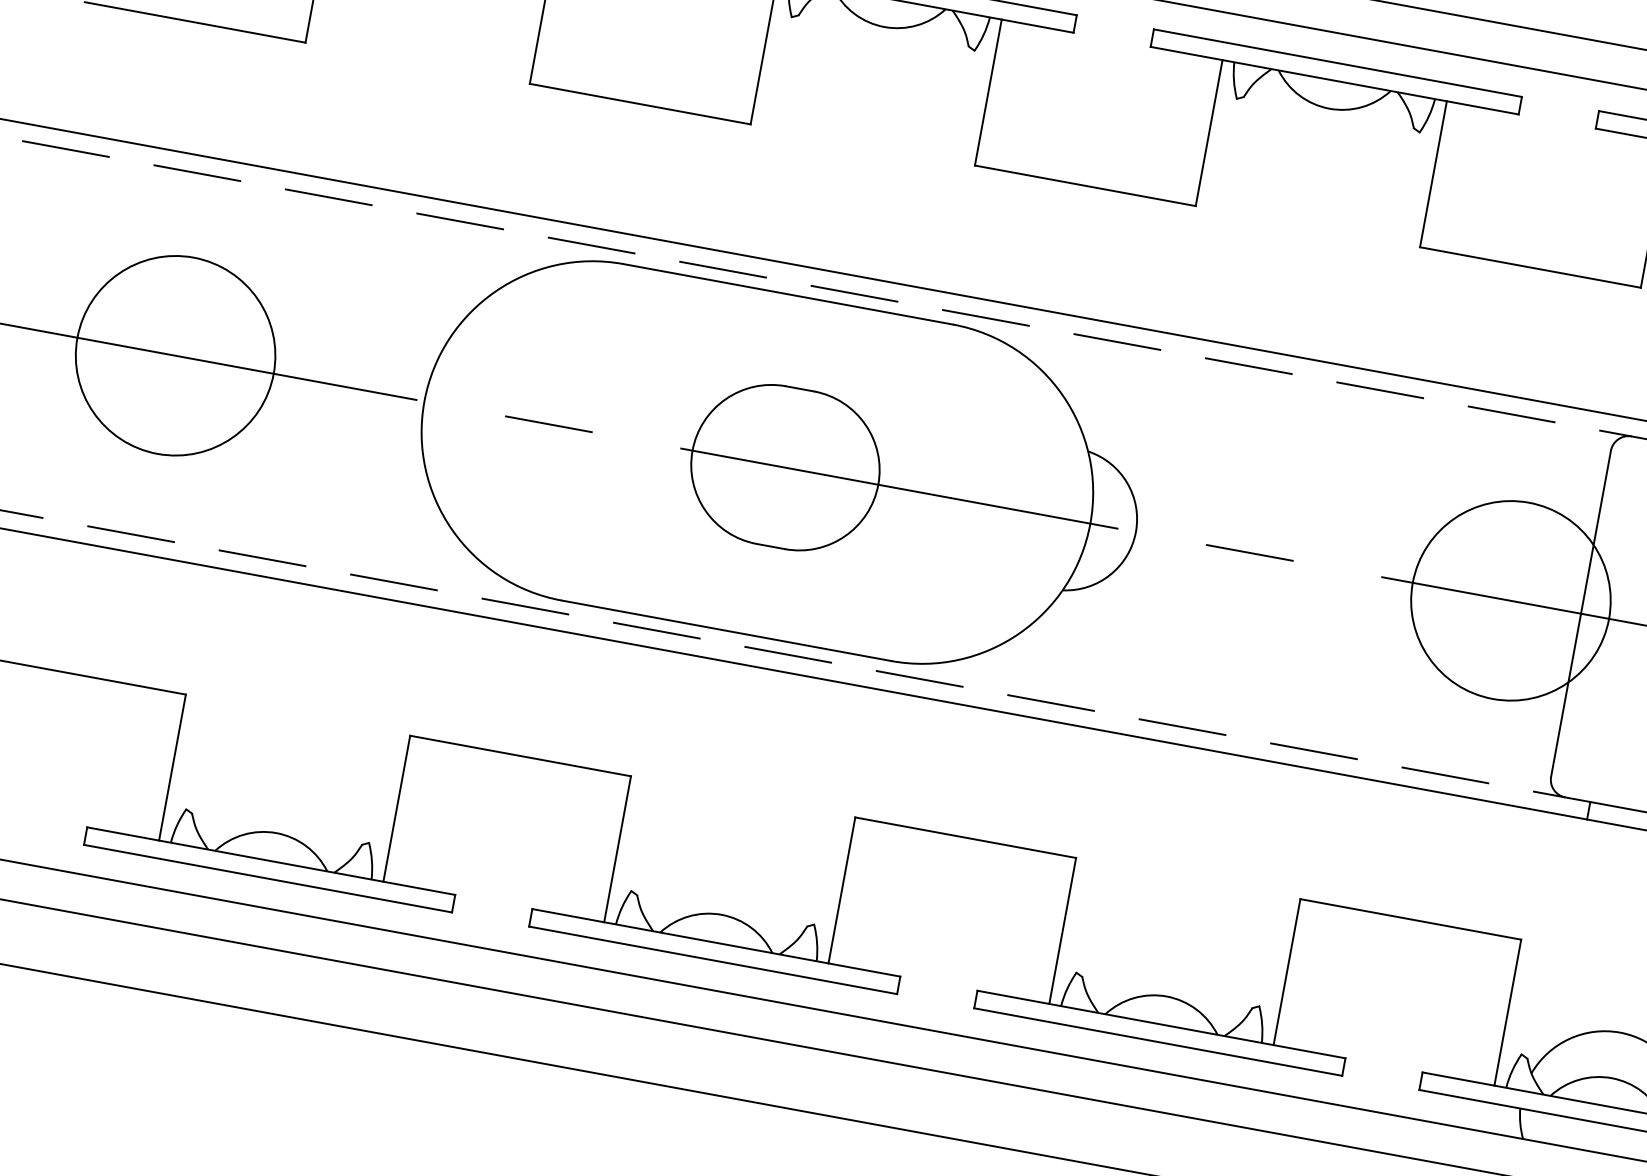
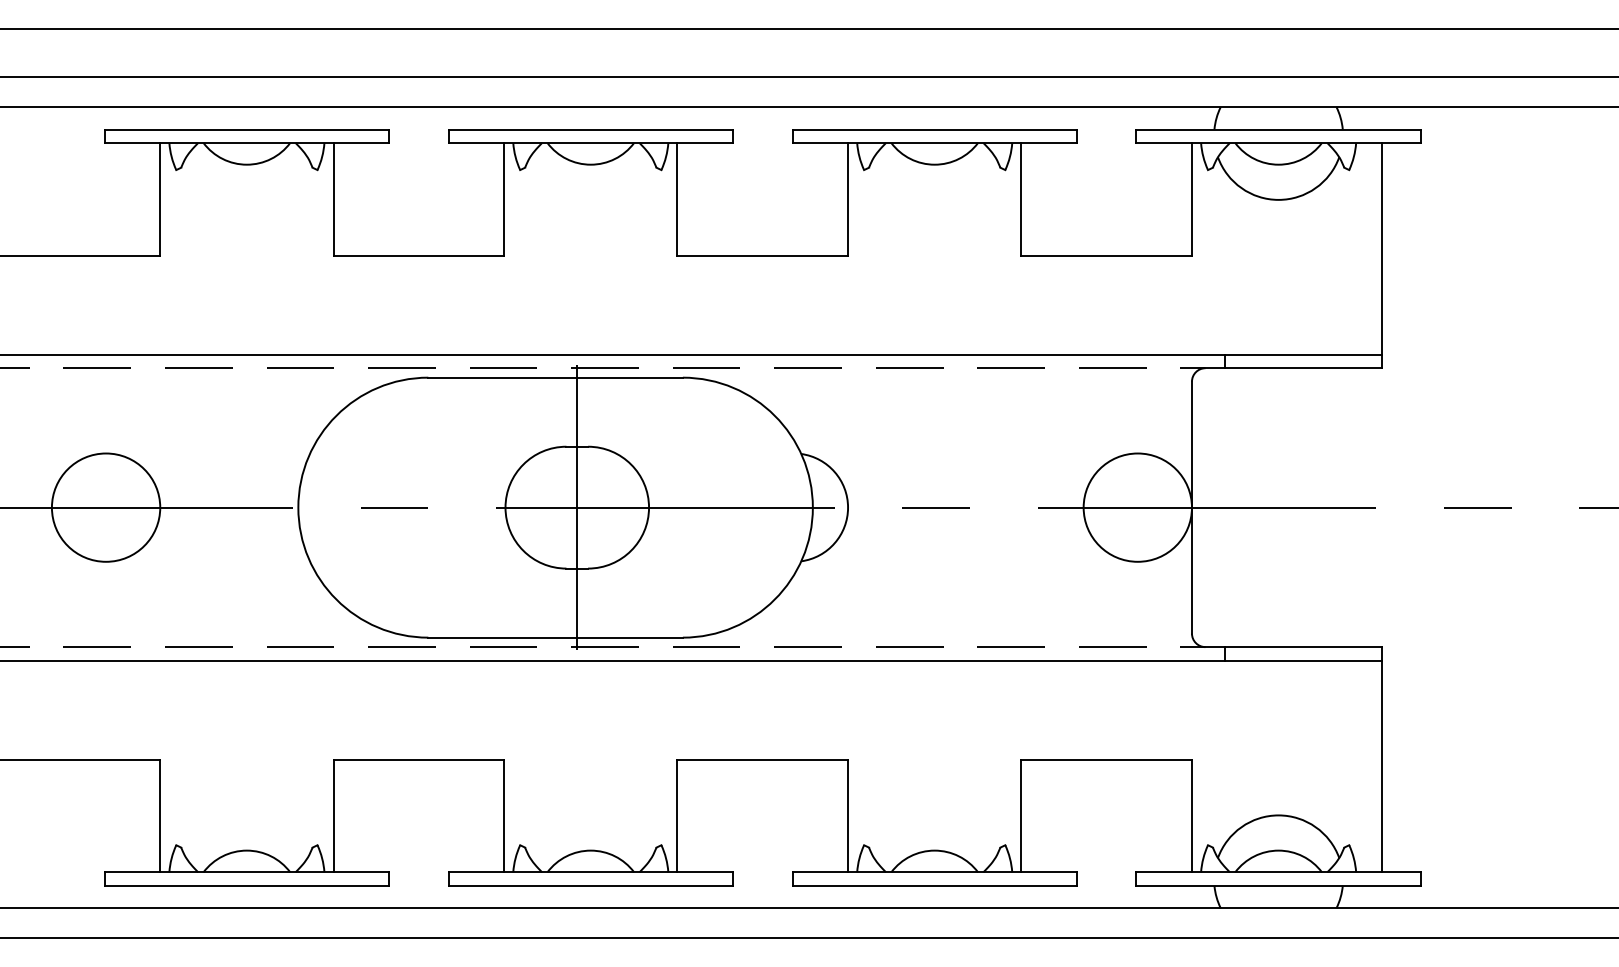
circle: (174, 355) -> (105, 507), size x0.71
line: (785, 467) -> (577, 507), added
circle: (1510, 600) -> (1137, 507), size x0.71

